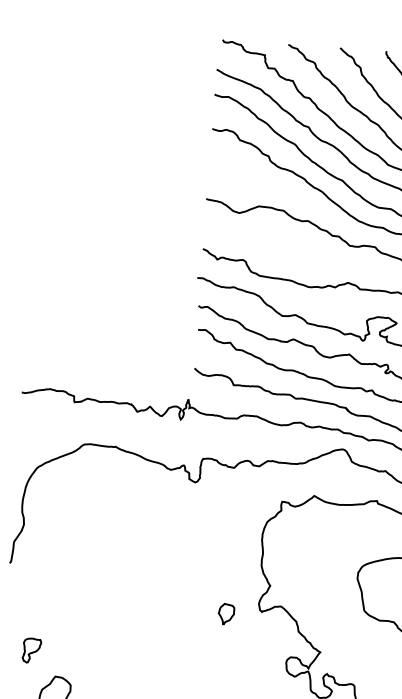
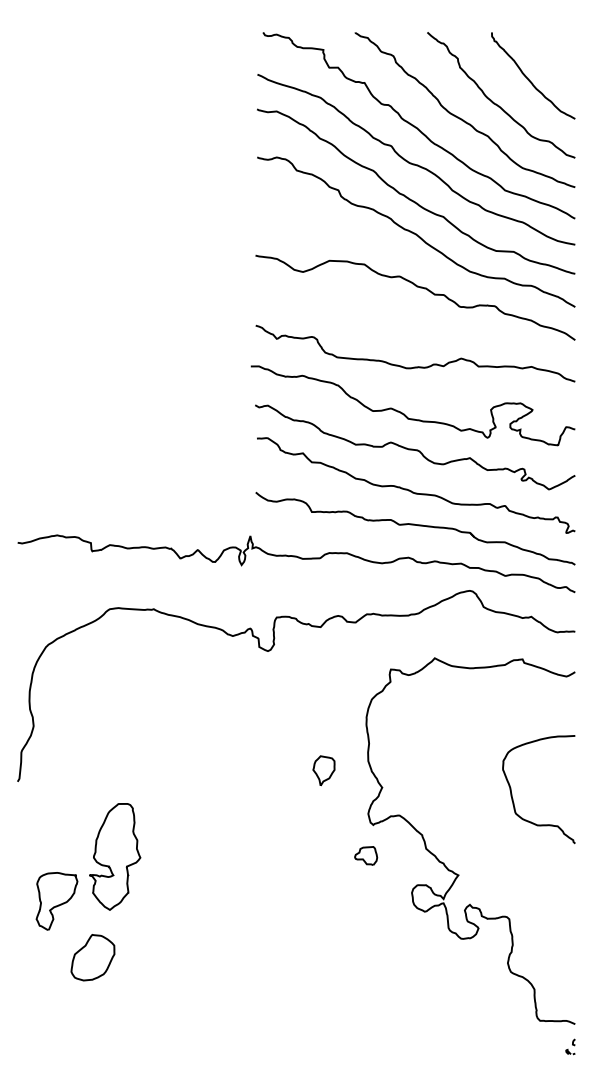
part: (226, 614) -> (323, 770), moved
part: (76, 621) -> (115, 856), added
part: (255, 633) -> (366, 855), added
part: (31, 650) -> (56, 901), size x1.67

